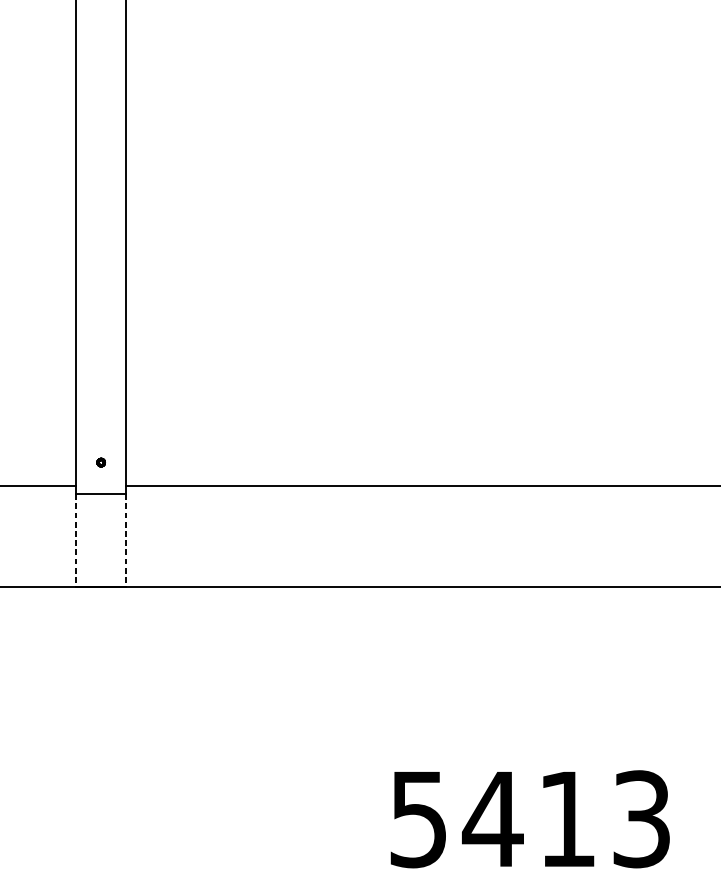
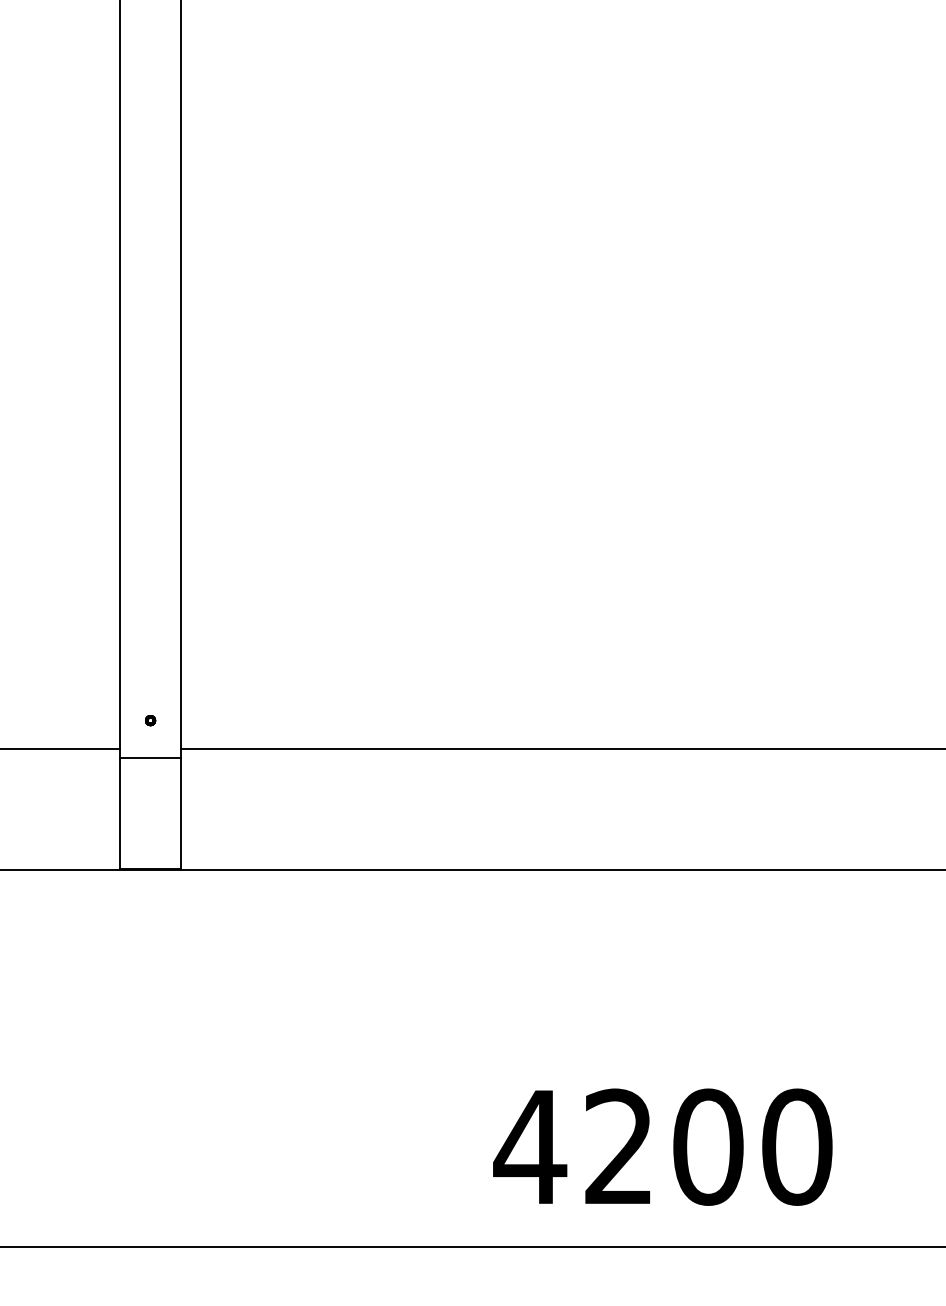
line: (76, 540) -> (120, 813), dashed -> solid
line: (126, 540) -> (180, 813), dashed -> solid
text: (529, 818) -> (662, 1146), 5413 -> 4200

